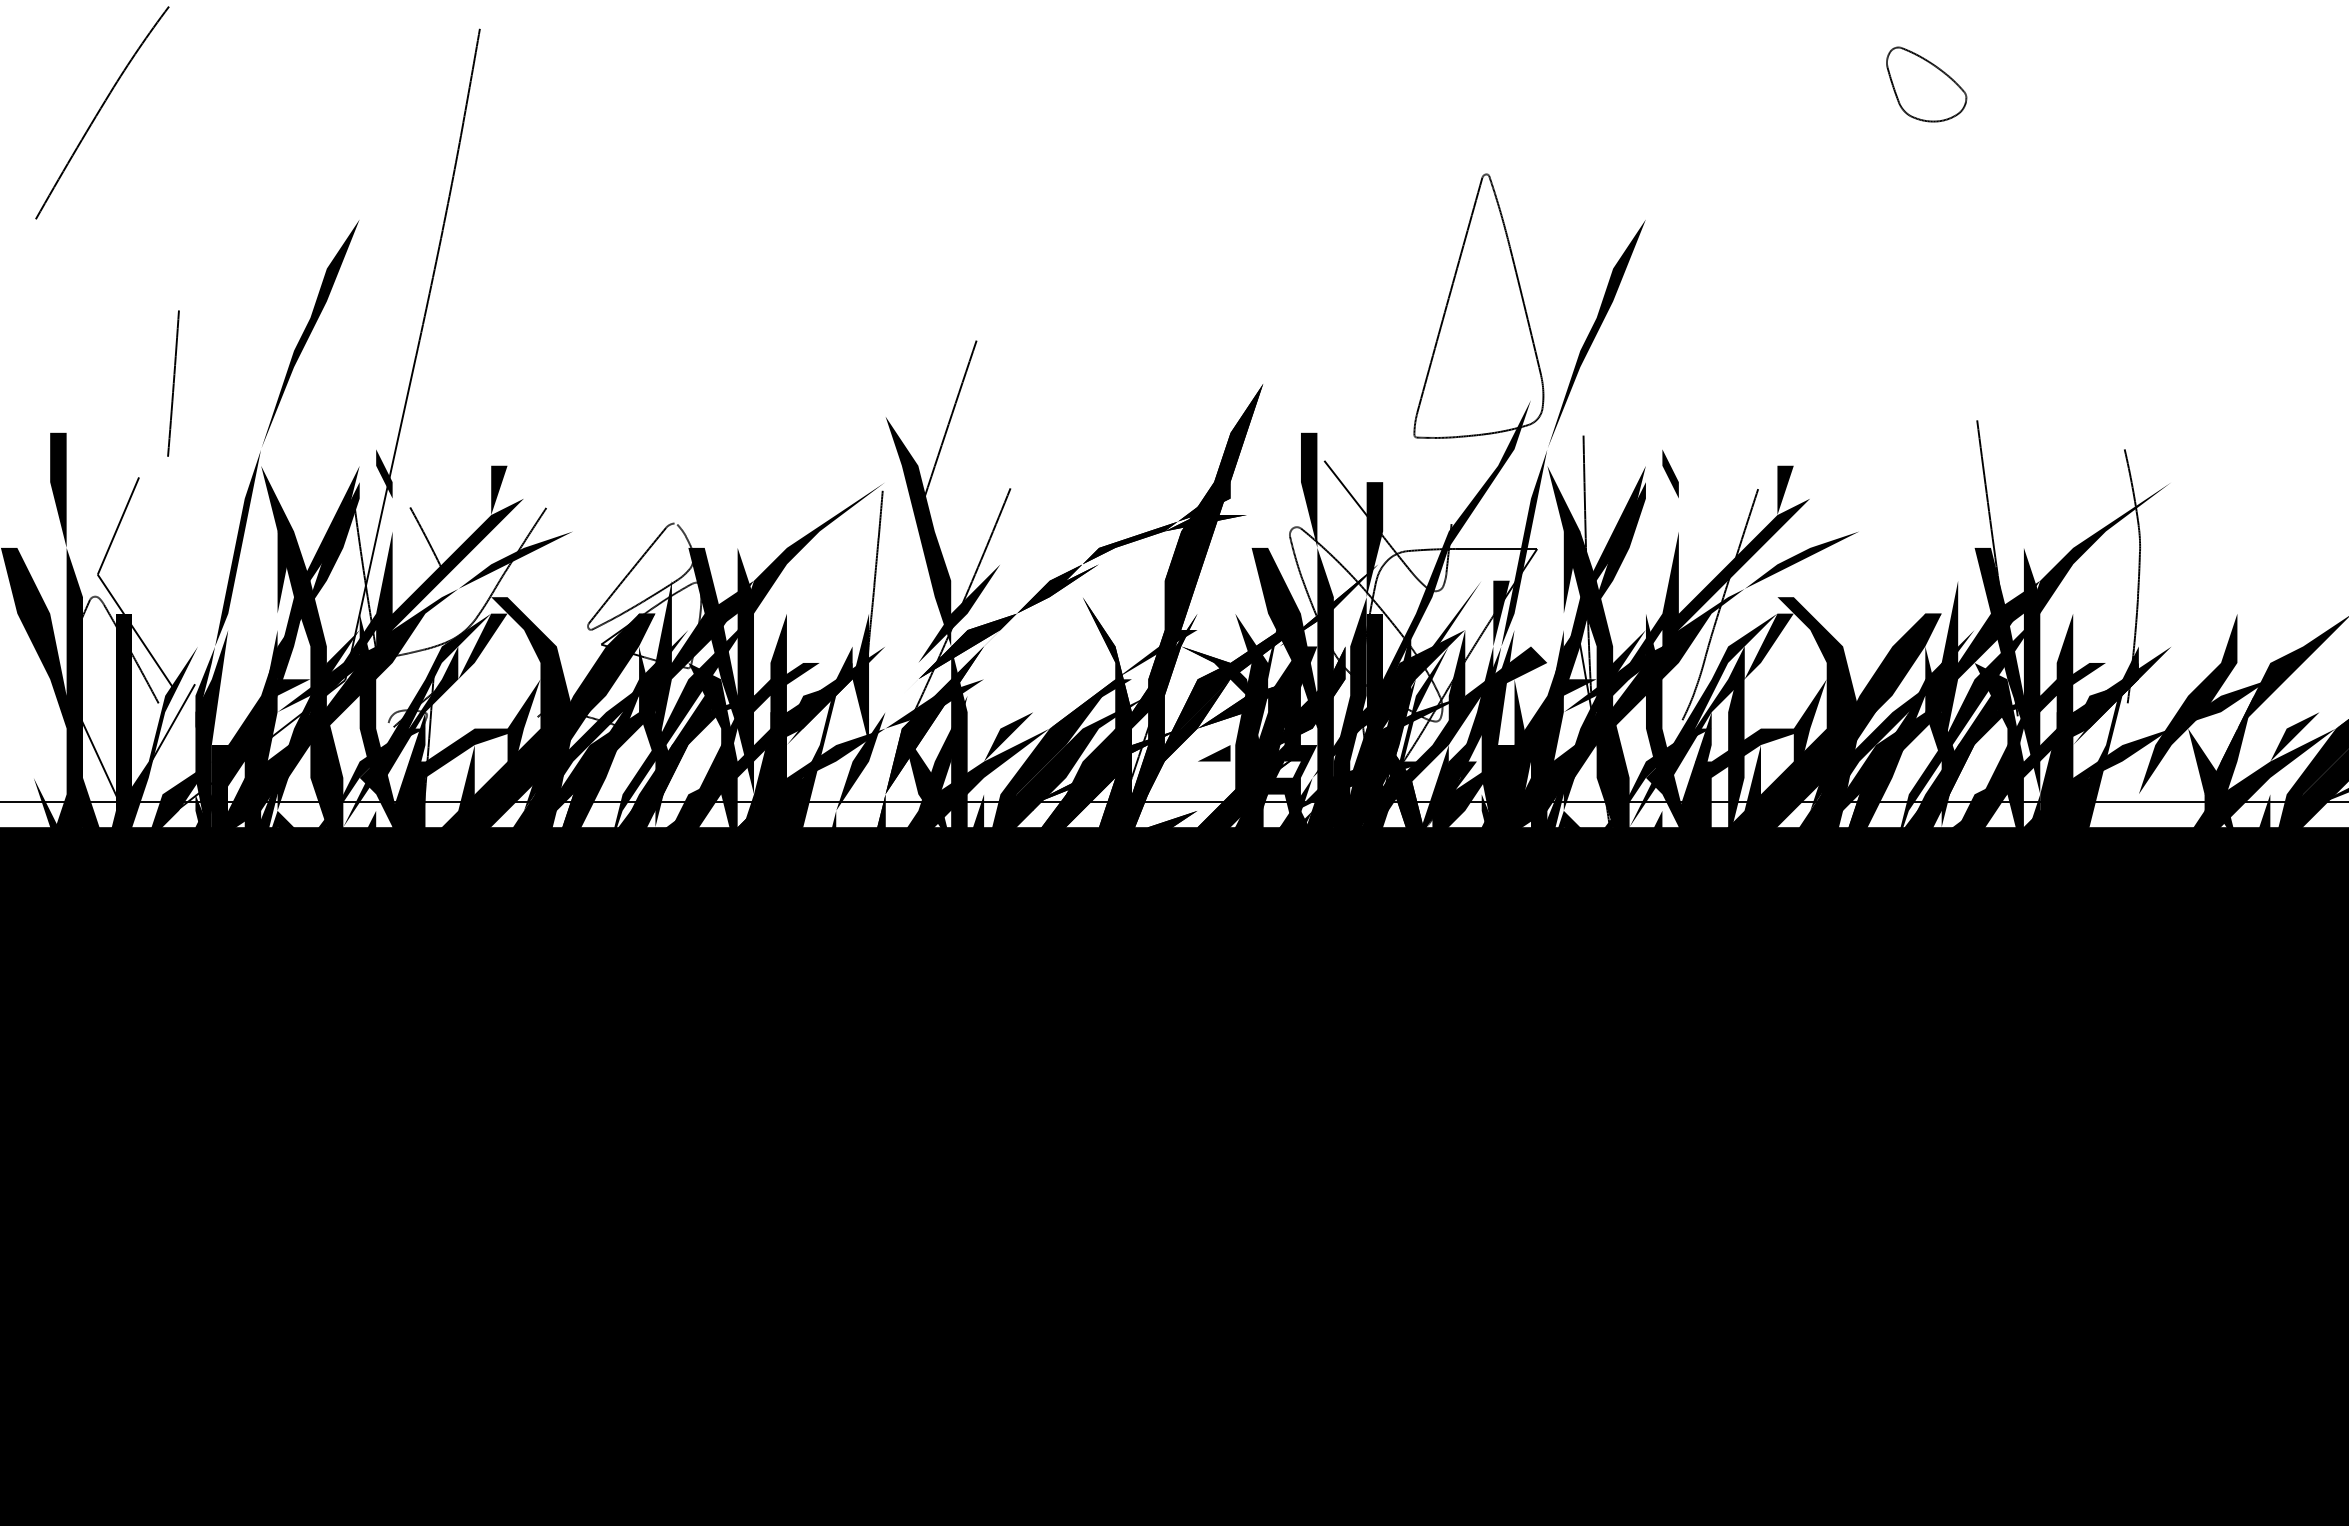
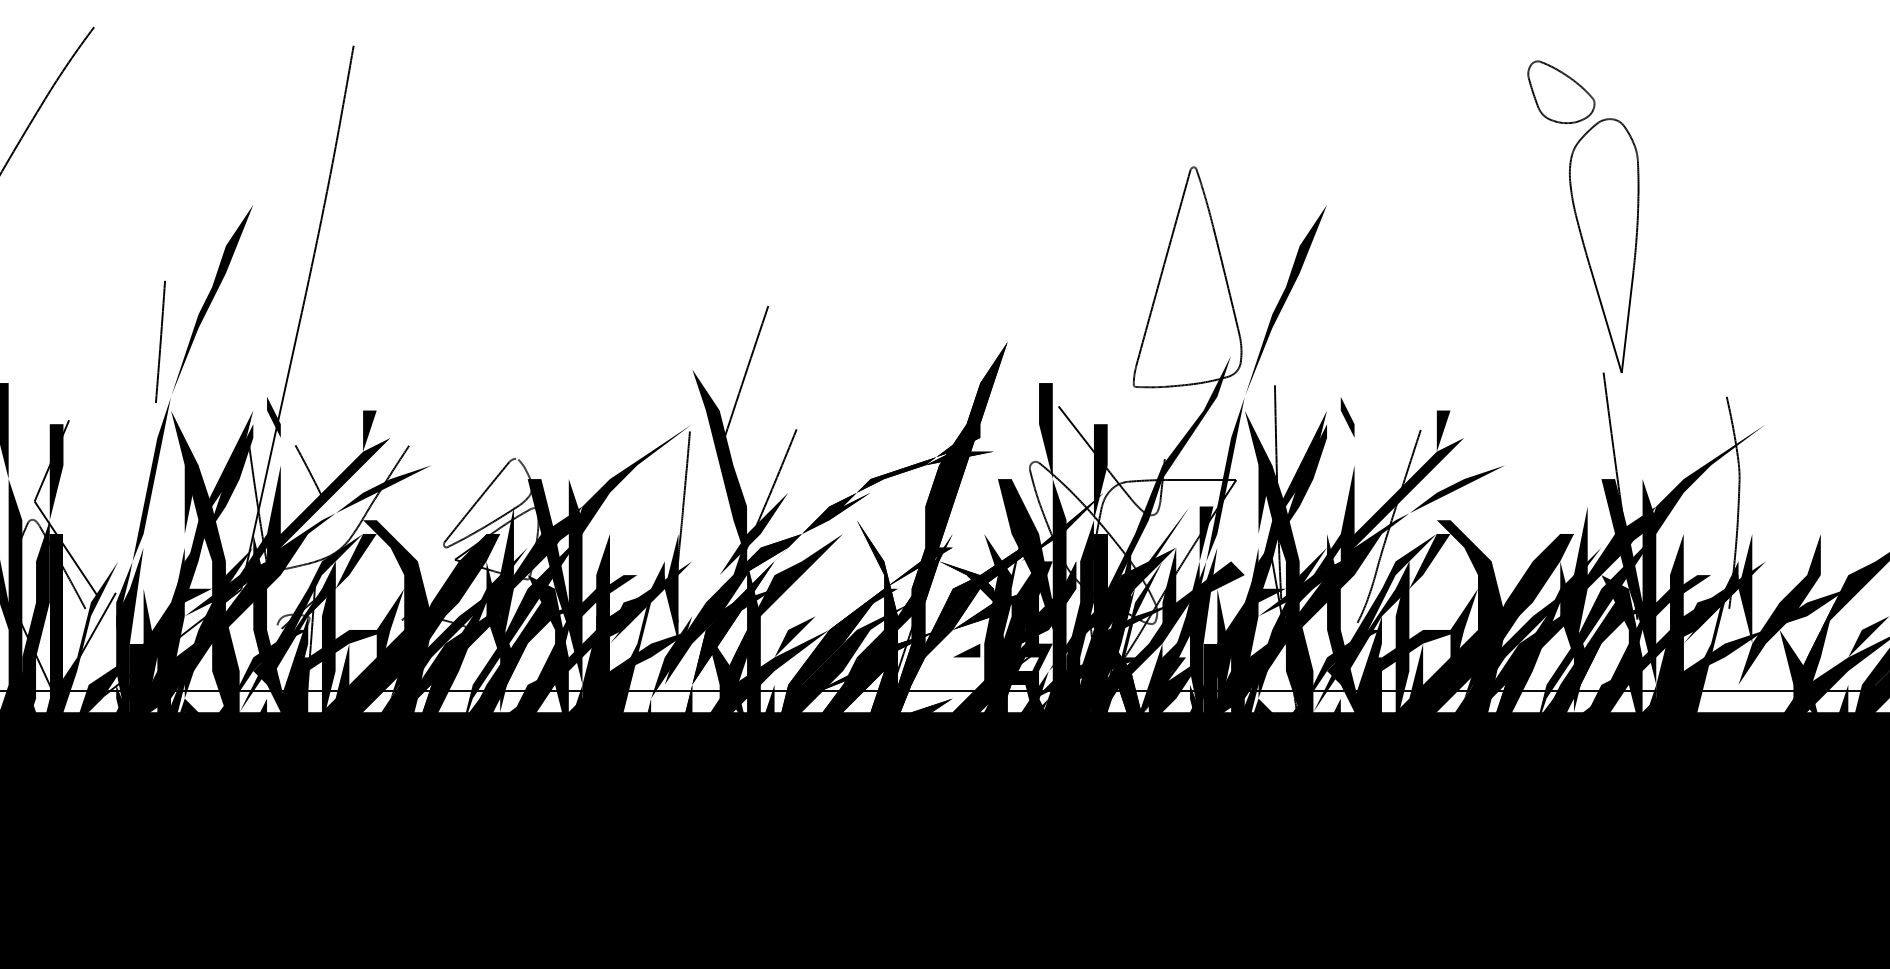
part: (1977, 267) -> (1603, 245), added
line: (173, 383) -> (160, 341), moved
fill: (2146, 679) -> (1744, 588), added
fill: (107, 703) -> (42, 608), added
fill: (901, 703) -> (705, 608), added
fill: (992, 736) -> (781, 636), added
fill: (1090, 745) -> (863, 644), added
fill: (236, 761) -> (150, 657), added
fill: (425, 769) -> (308, 664), added

